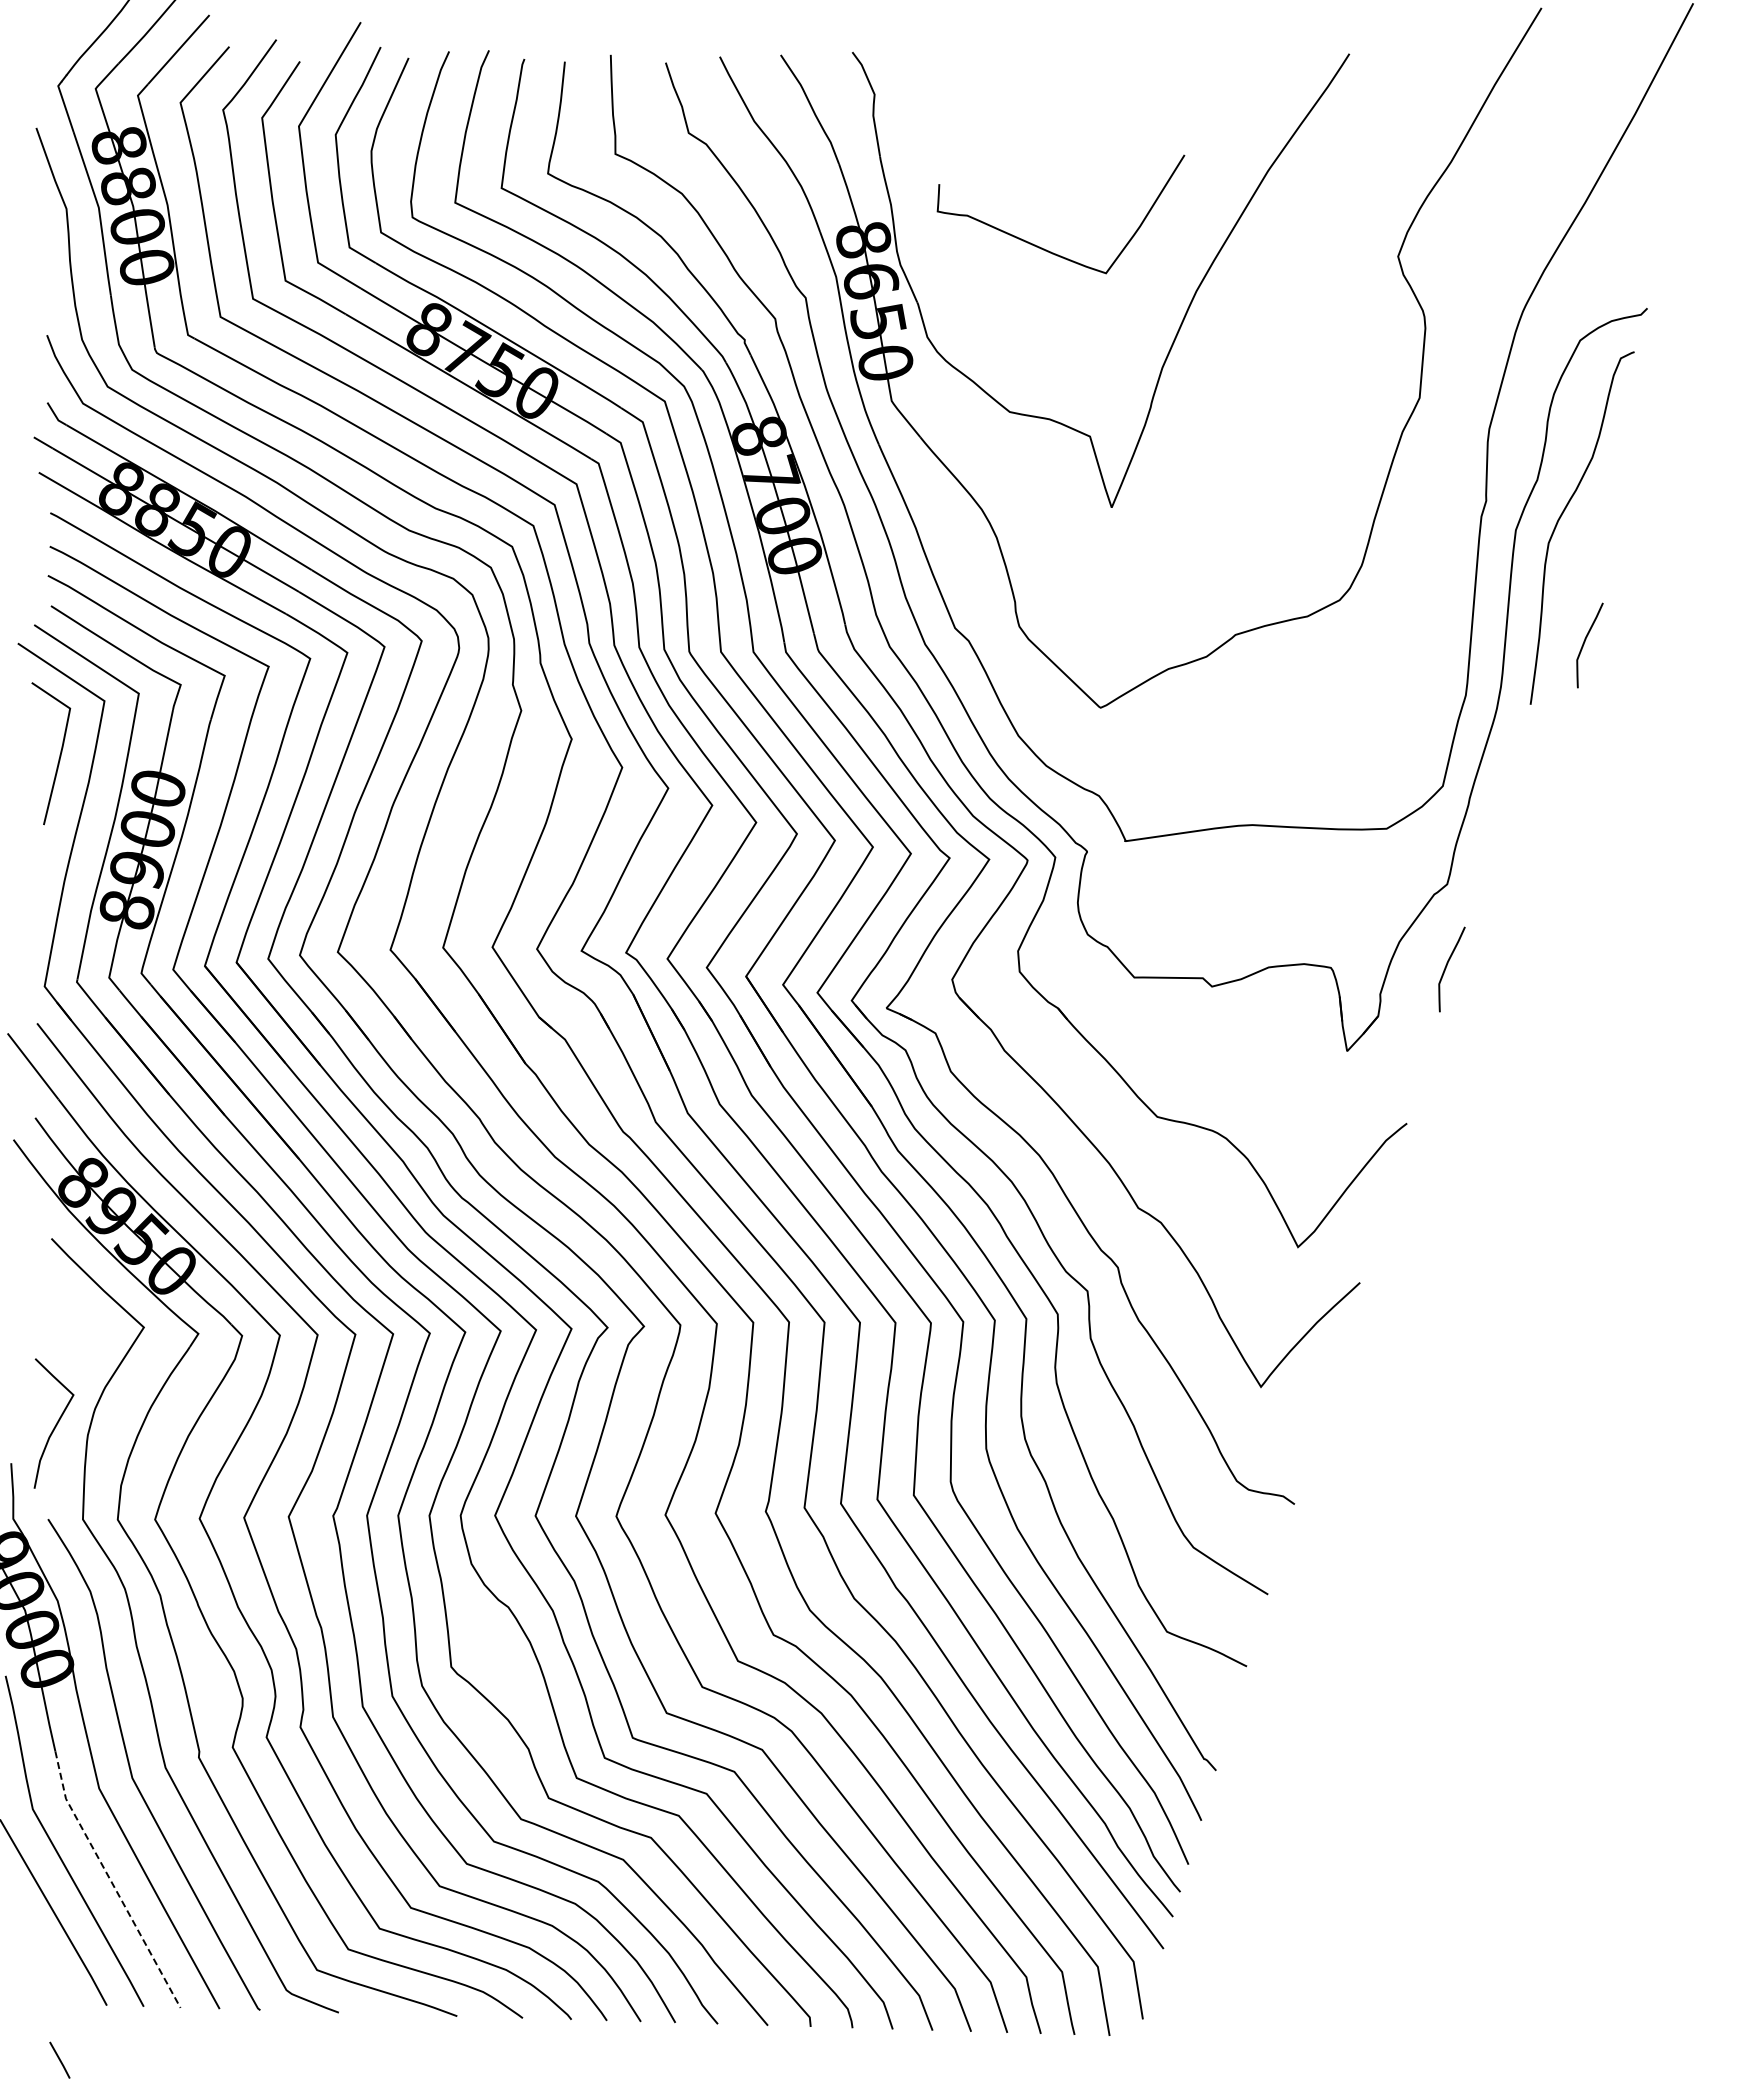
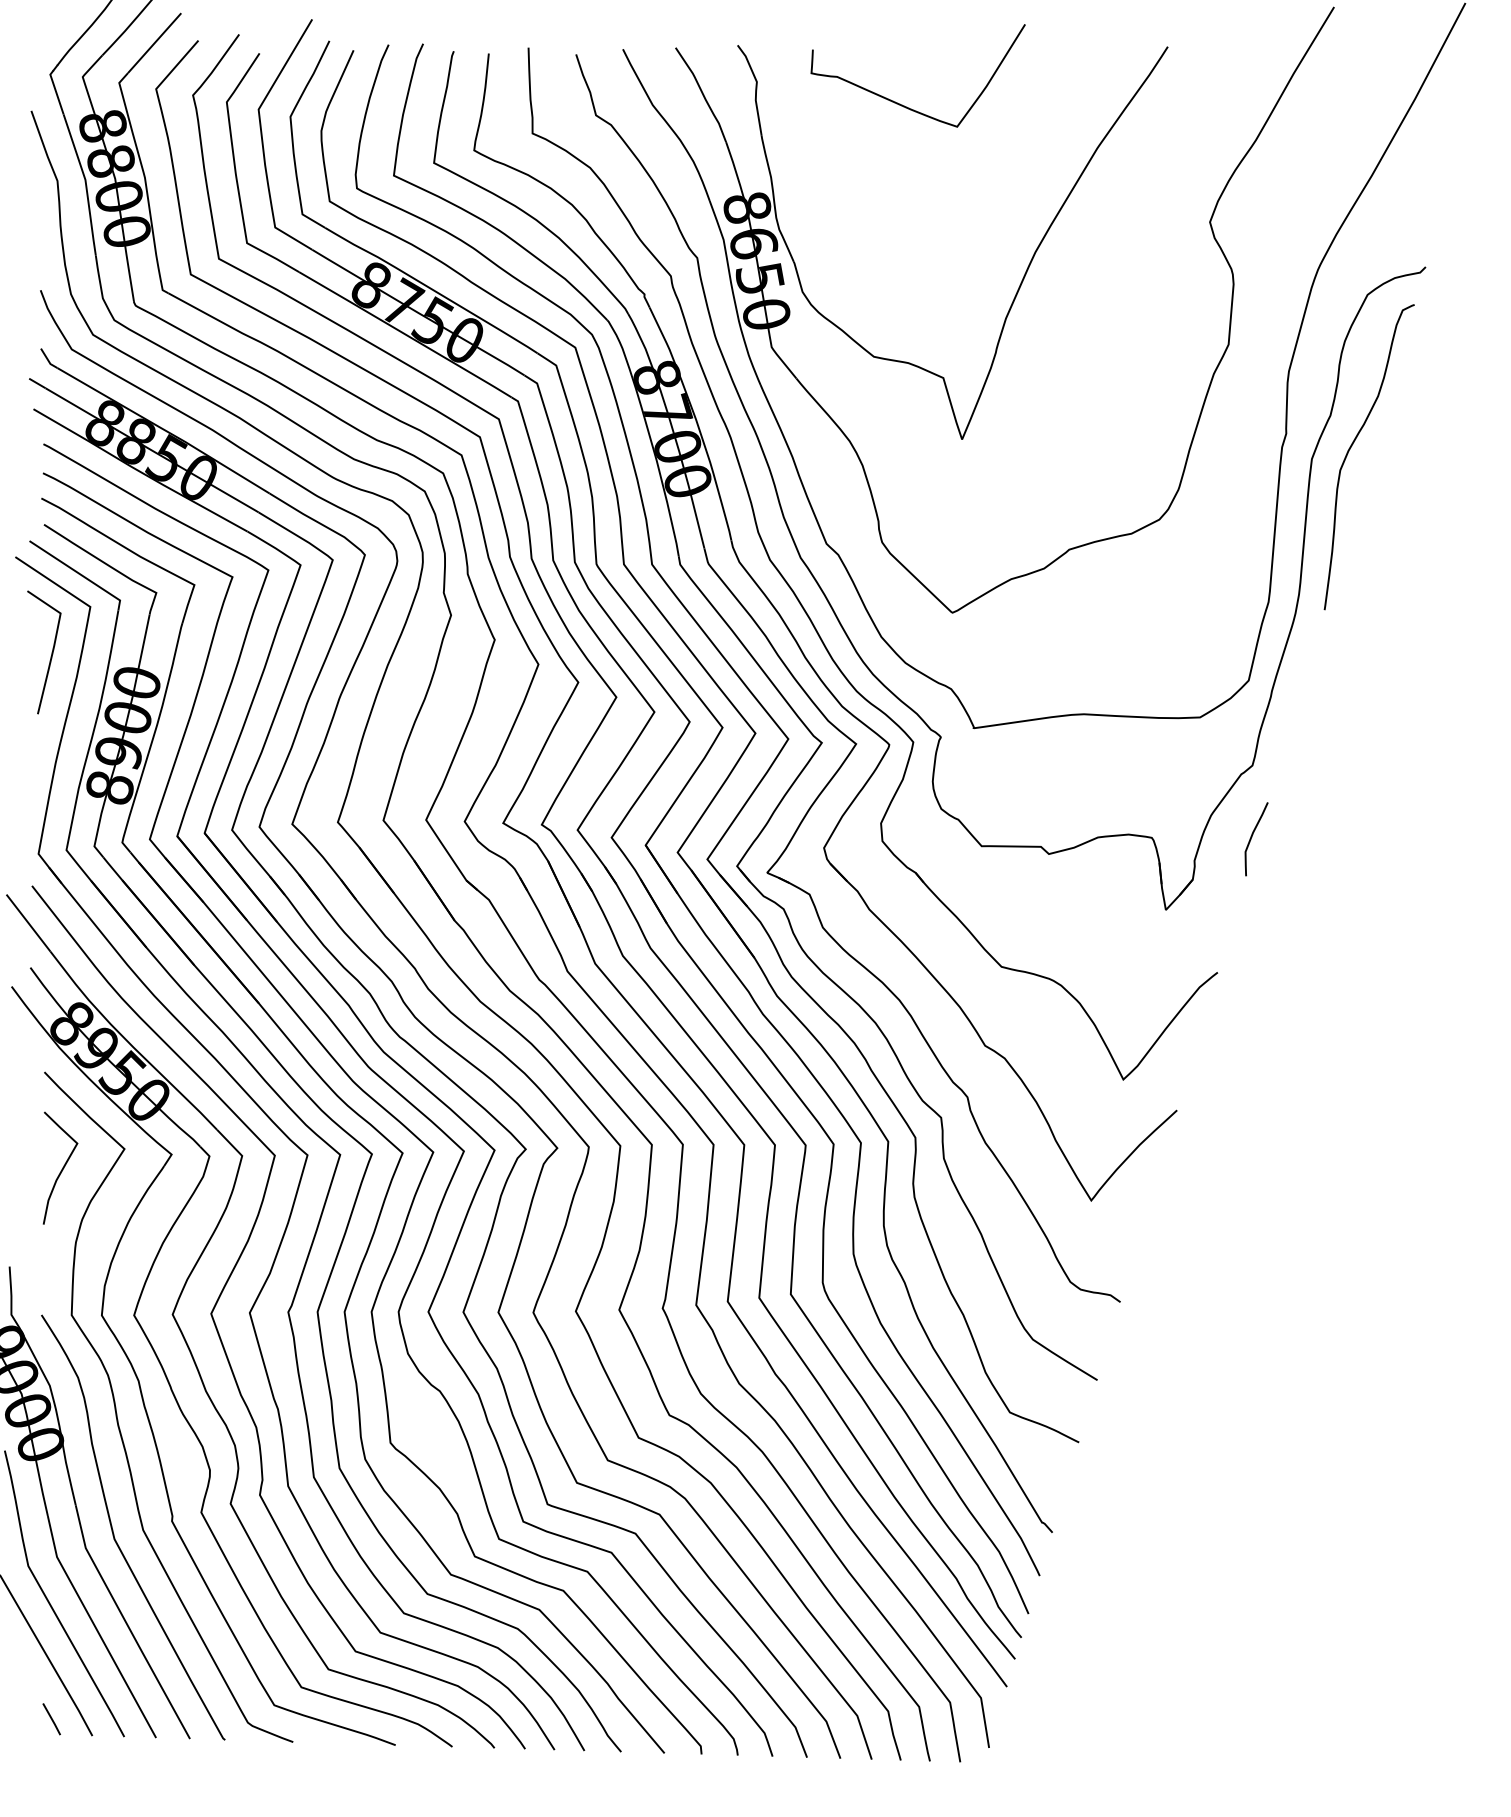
curve: (1044, 248) -> (903, 105), moved
curve: (1585, 642) -> (1372, 556), removed
curve: (55, 1424) -> (61, 1169), moved
line: (111, 1881) -> (96, 1628), dashed -> solid
line: (59, 2059) -> (51, 1718), moved

